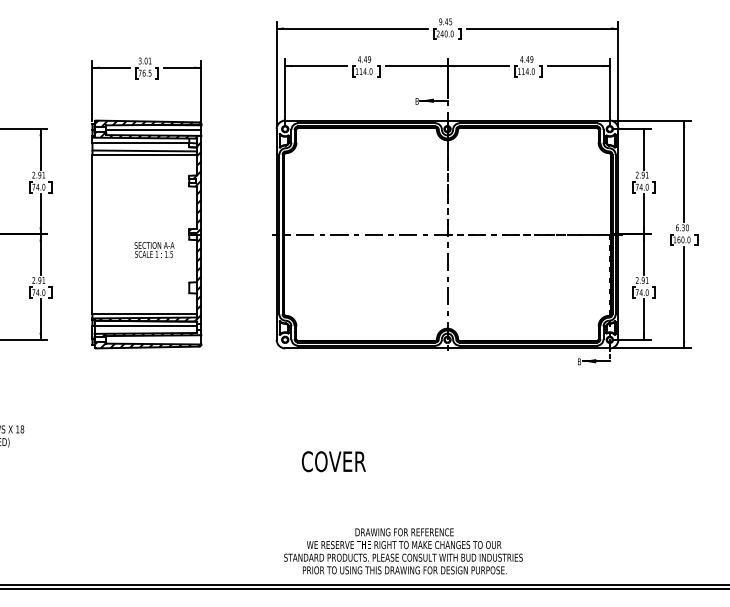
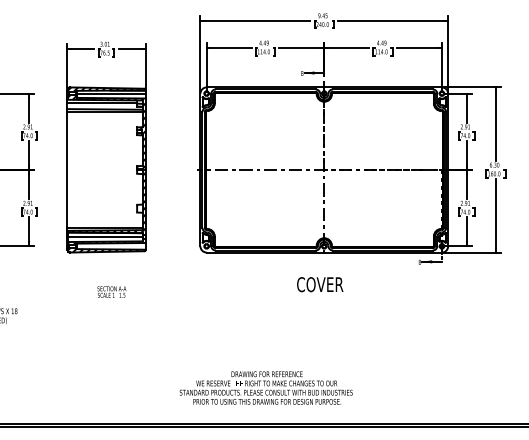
text: (154, 249) -> (111, 291), moved
text: (333, 461) -> (319, 284), moved
text: (403, 551) -> (266, 388), moved

